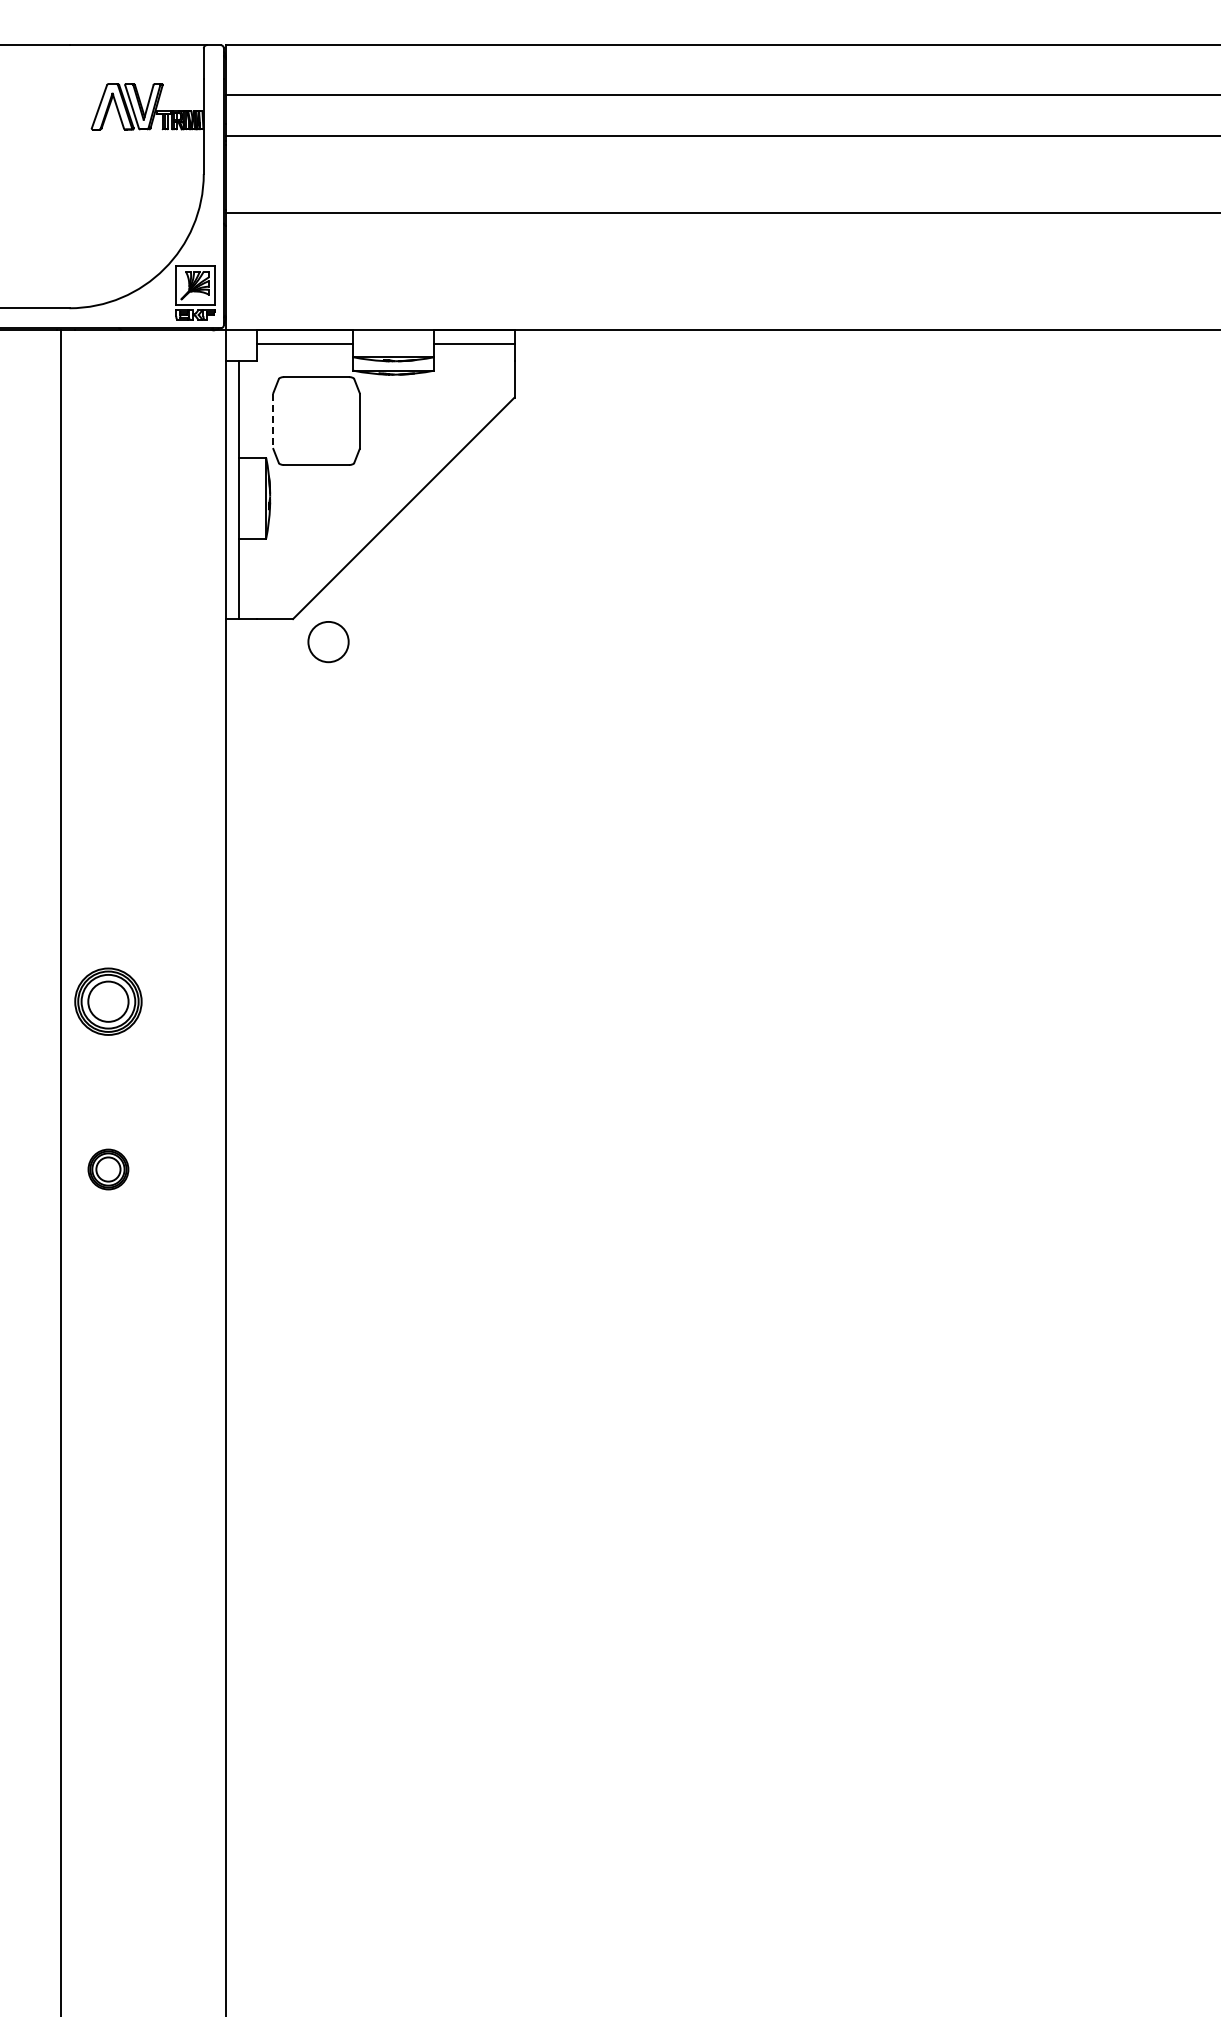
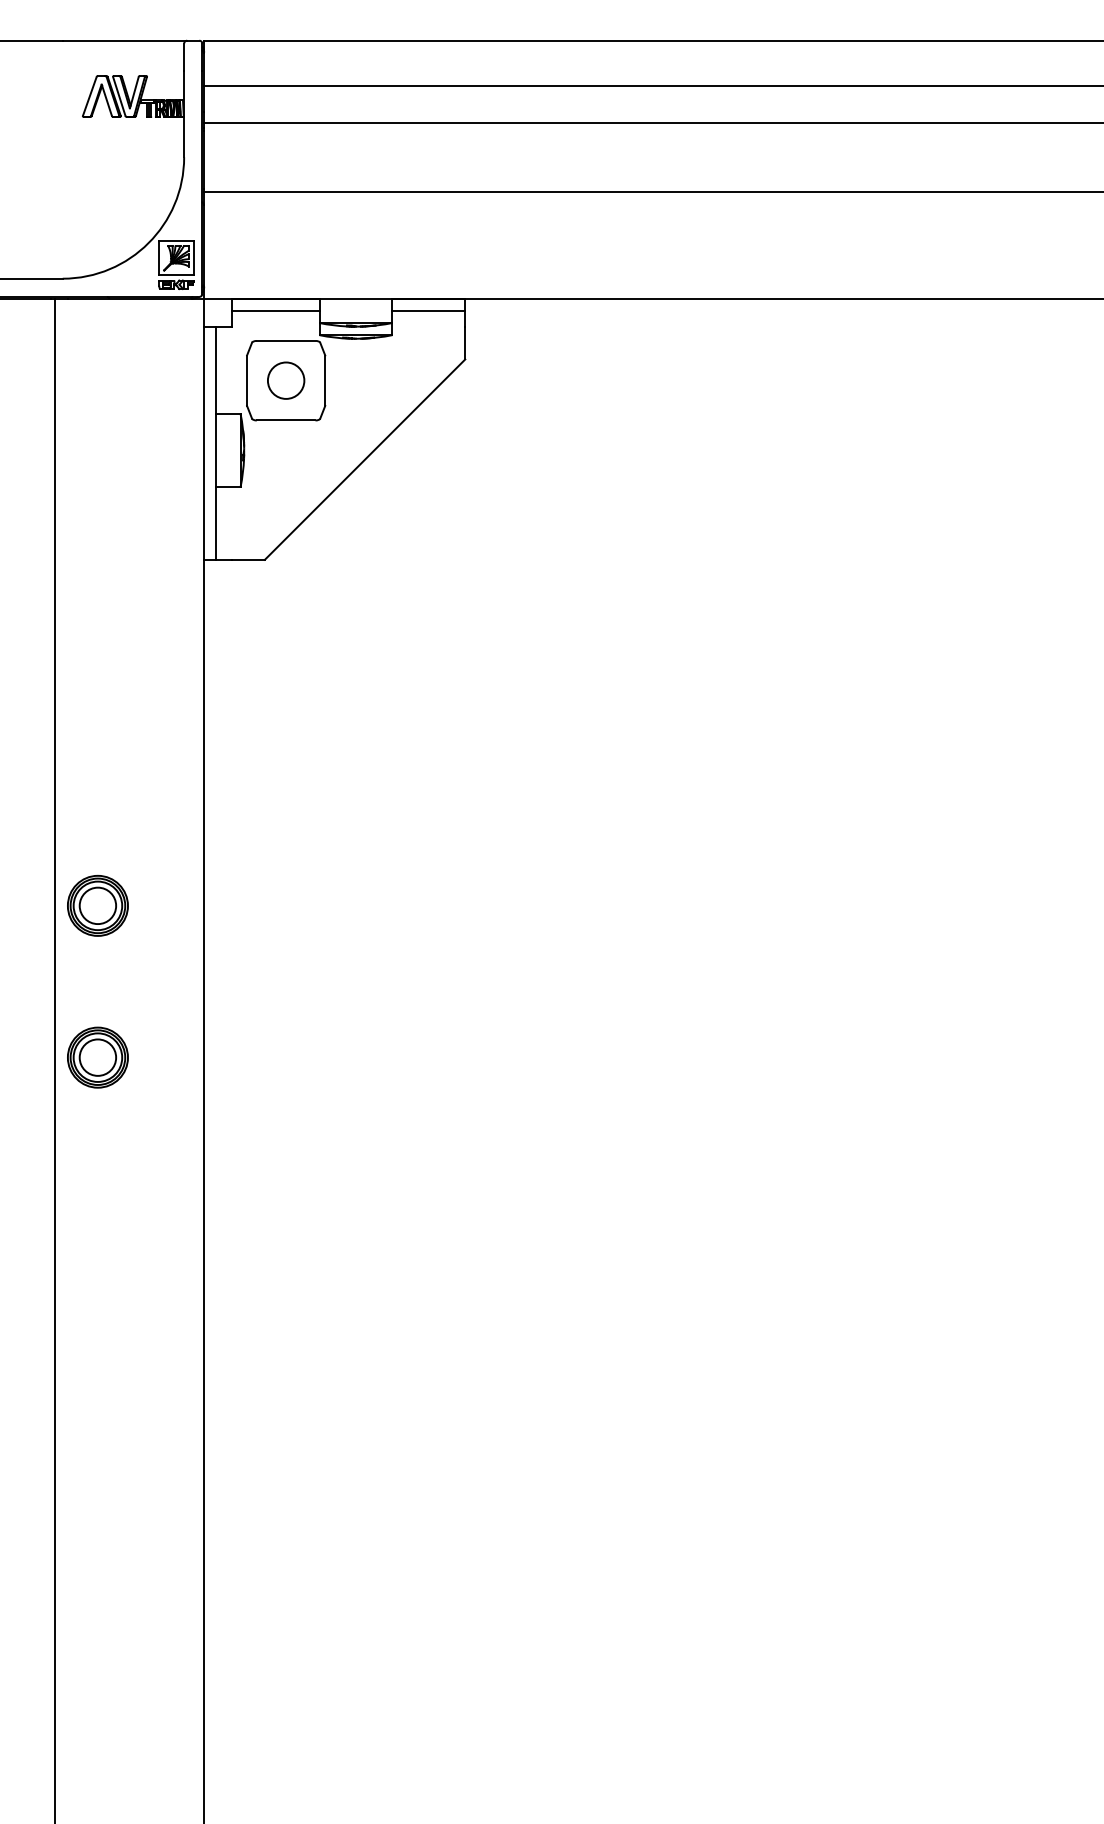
line: (273, 421) -> (247, 381), dashed -> solid
circle: (328, 642) -> (286, 381), moved
part: (108, 1169) -> (97, 1057), size x1.67

